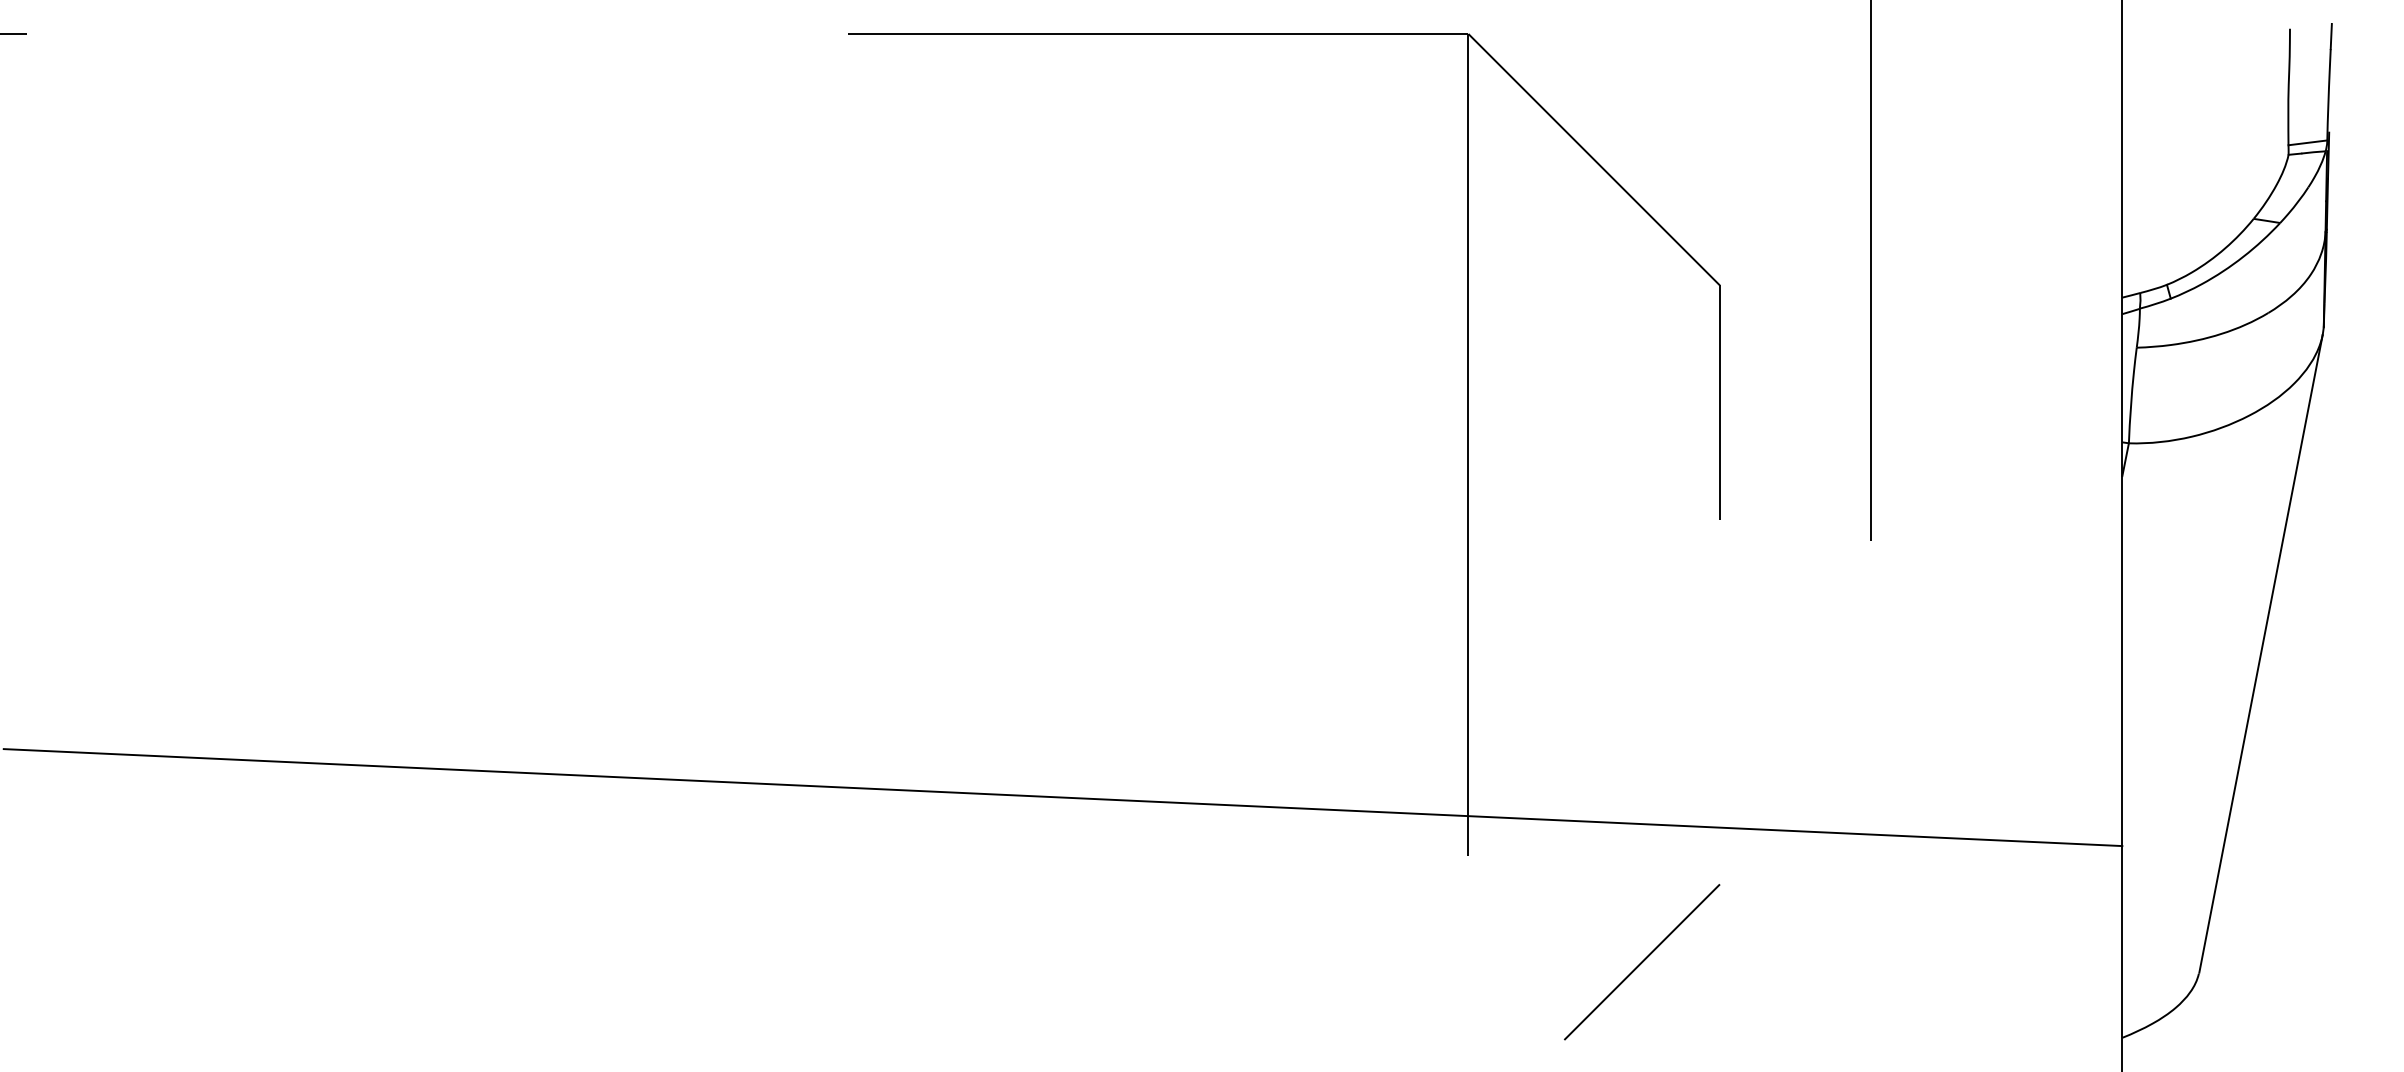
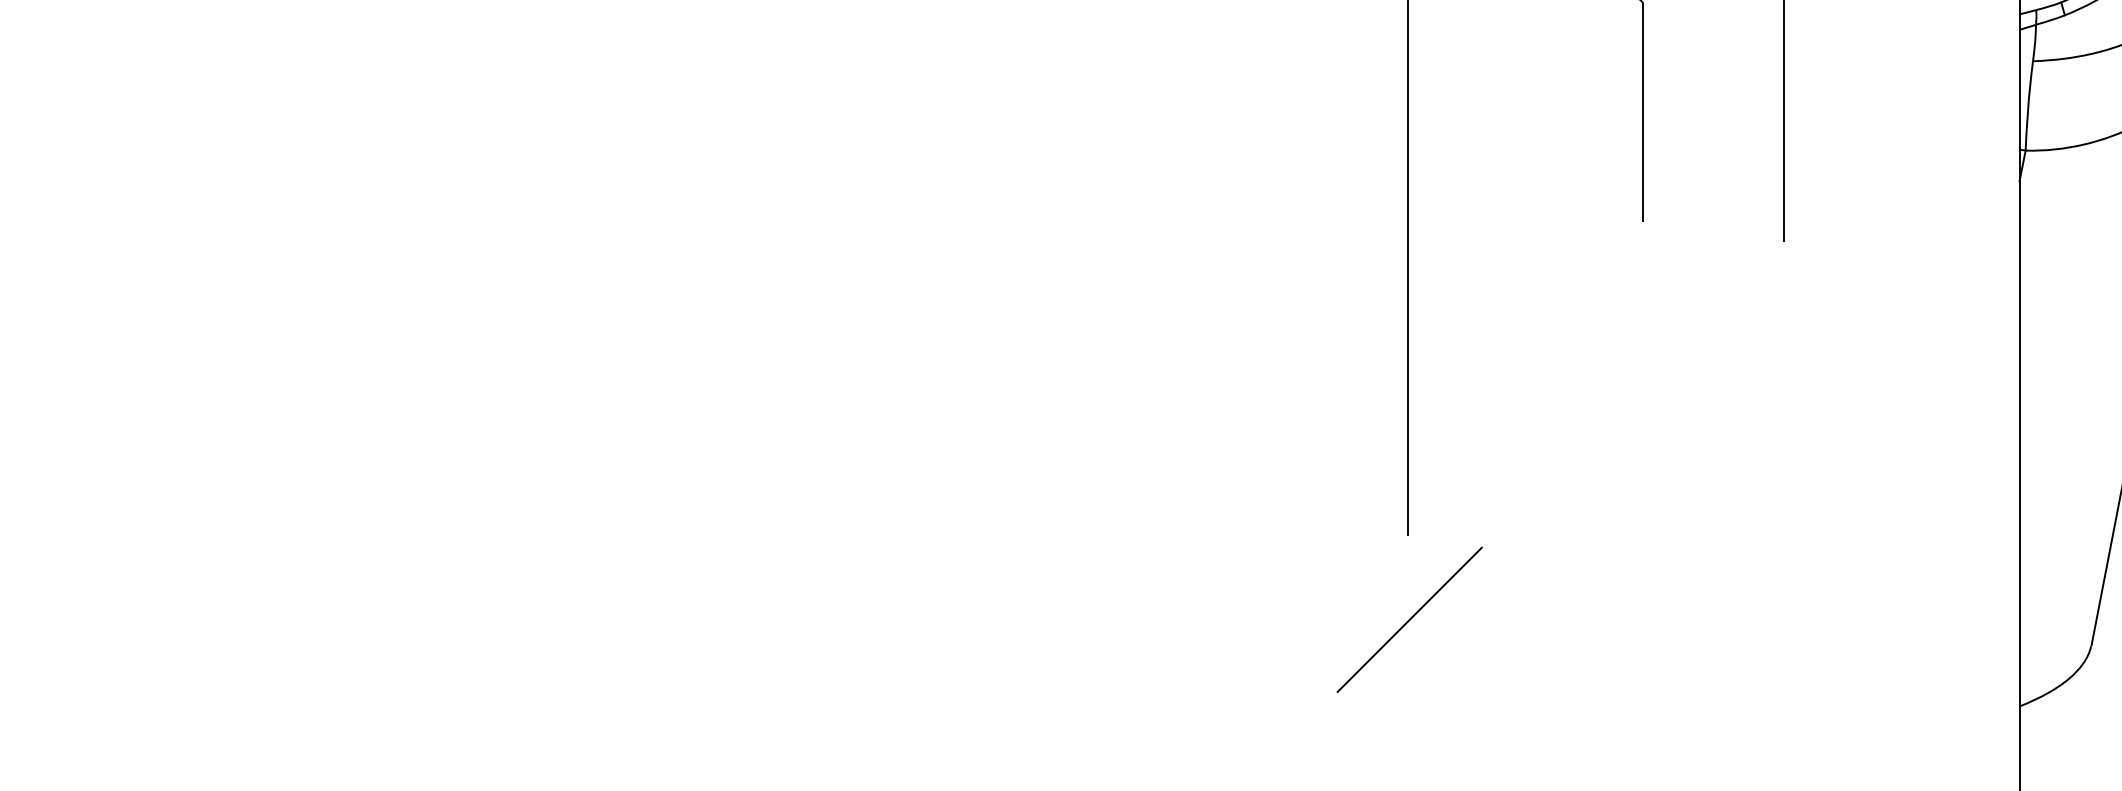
line: (1062, 797) -> (1028, 481), removed
line: (1642, 962) -> (1410, 620), moved

